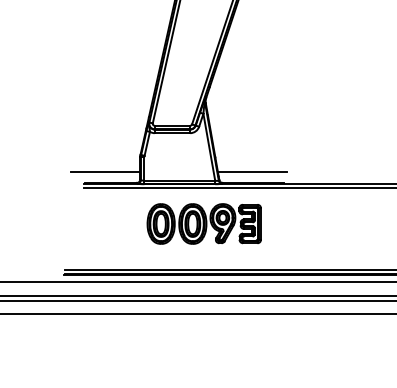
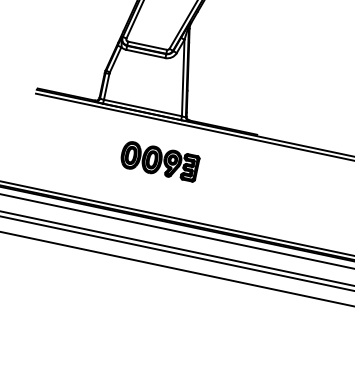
line: (105, 172) -> (62, 81), removed
line: (252, 172) -> (224, 115), removed
part: (203, 223) -> (159, 160), size x0.6

